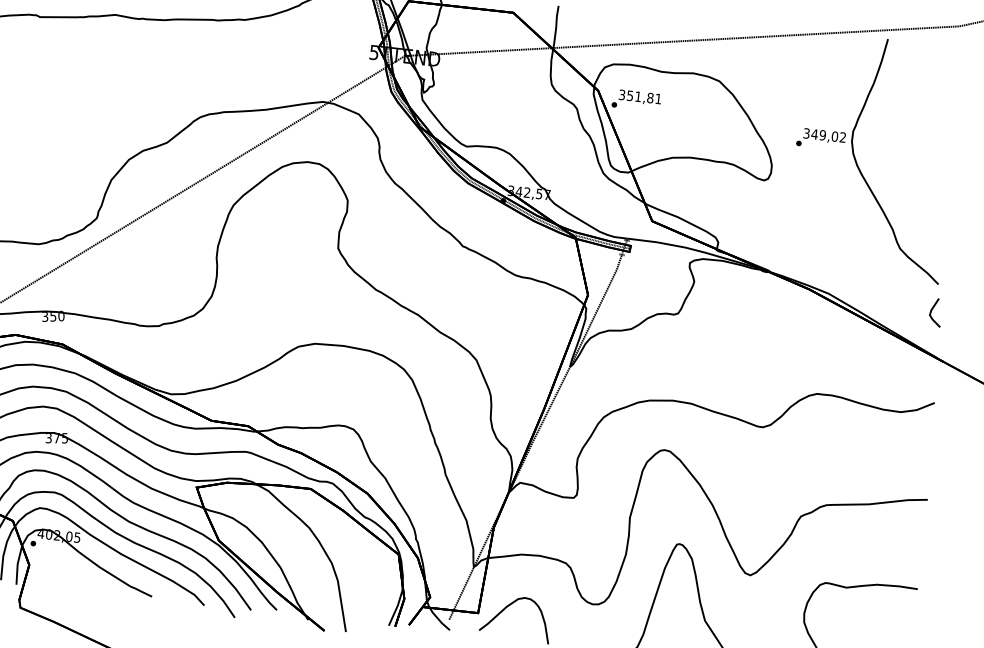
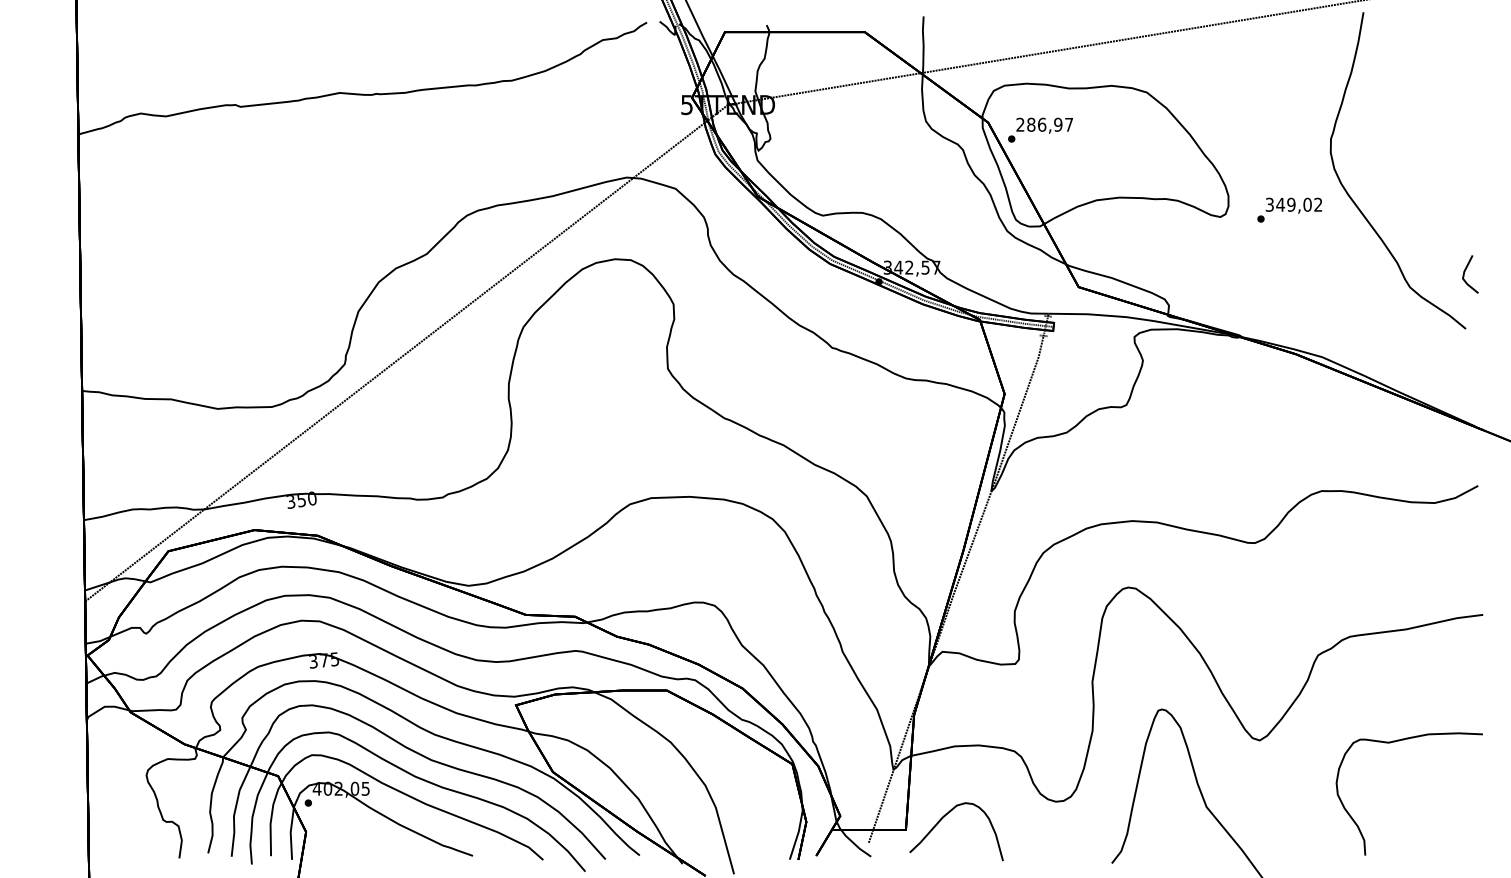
text: (640, 96) -> (1044, 124), 351,81 -> 286,97
text: (821, 138) -> (1289, 209), moved
line: (932, 310) -> (1465, 272), moved

